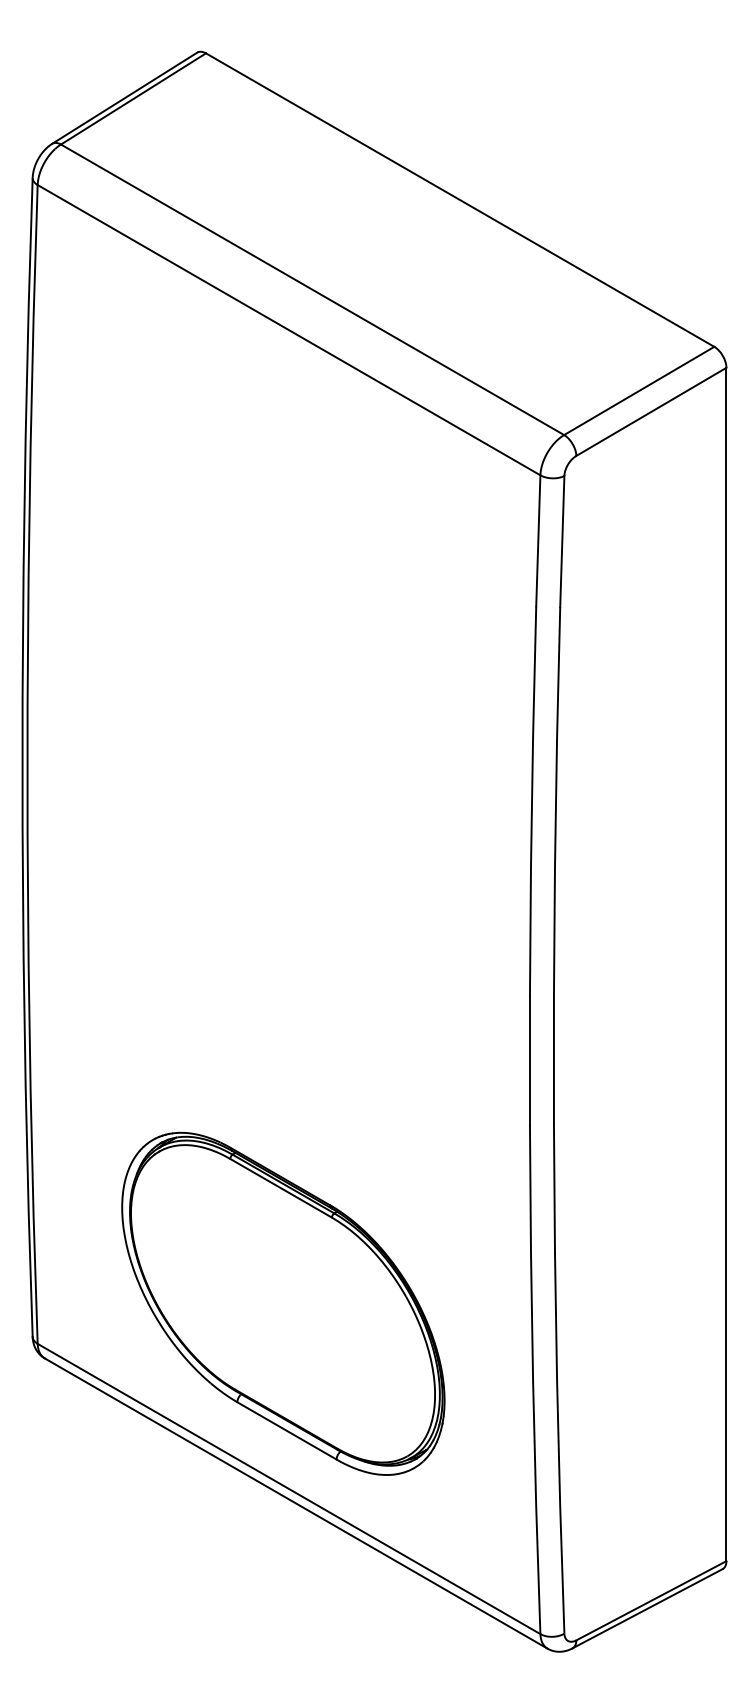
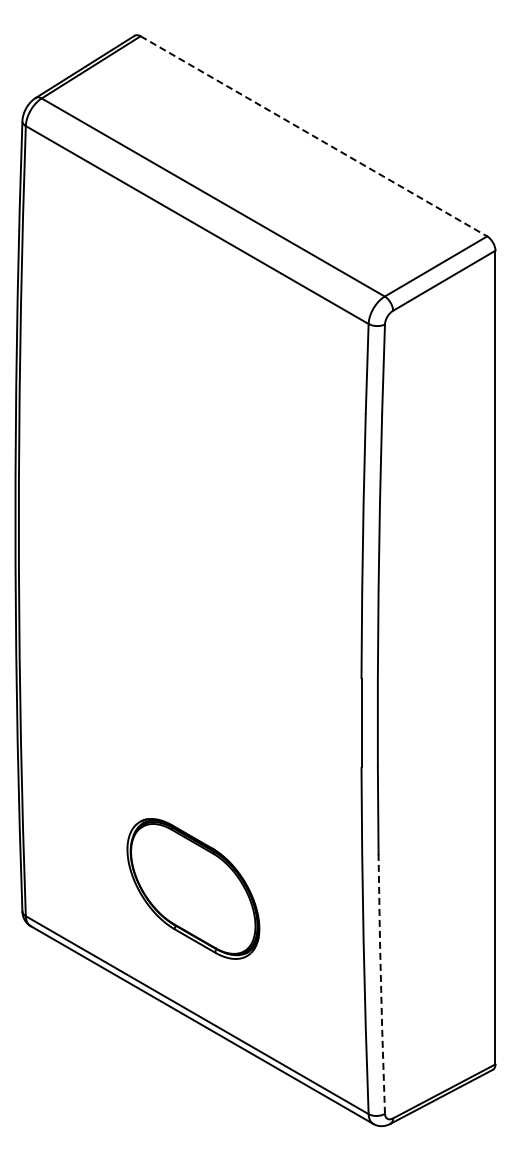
line: (461, 200) -> (314, 136), solid -> dashed
part: (283, 1303) -> (193, 888), size x0.6
line: (559, 1442) -> (381, 983), solid -> dashed

